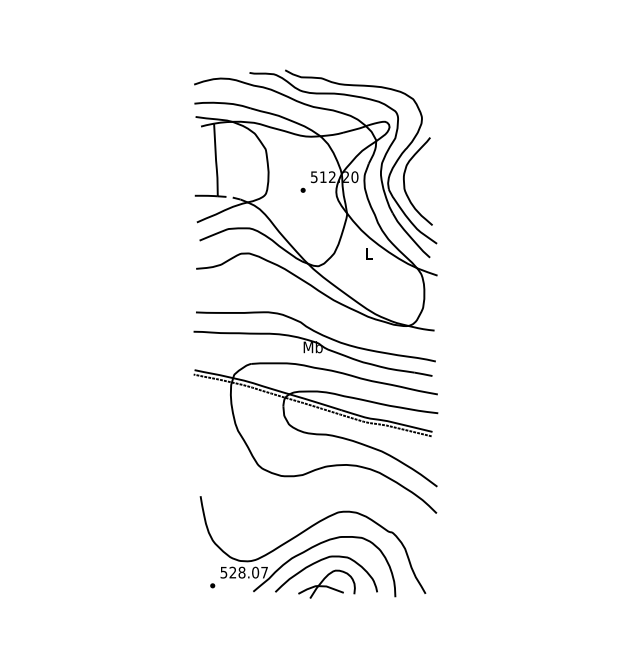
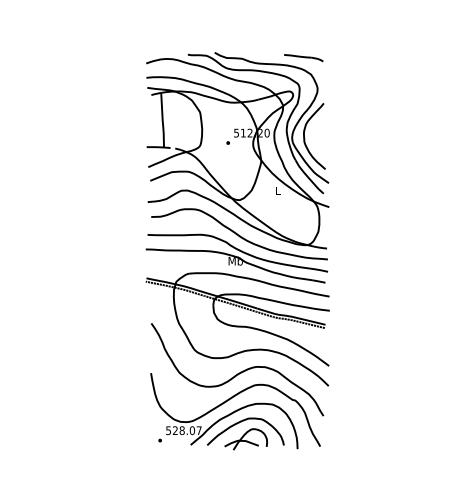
part: (403, 77) -> (303, 58), added
curve: (318, 311) -> (239, 234), added
curve: (319, 493) -> (240, 371), added

